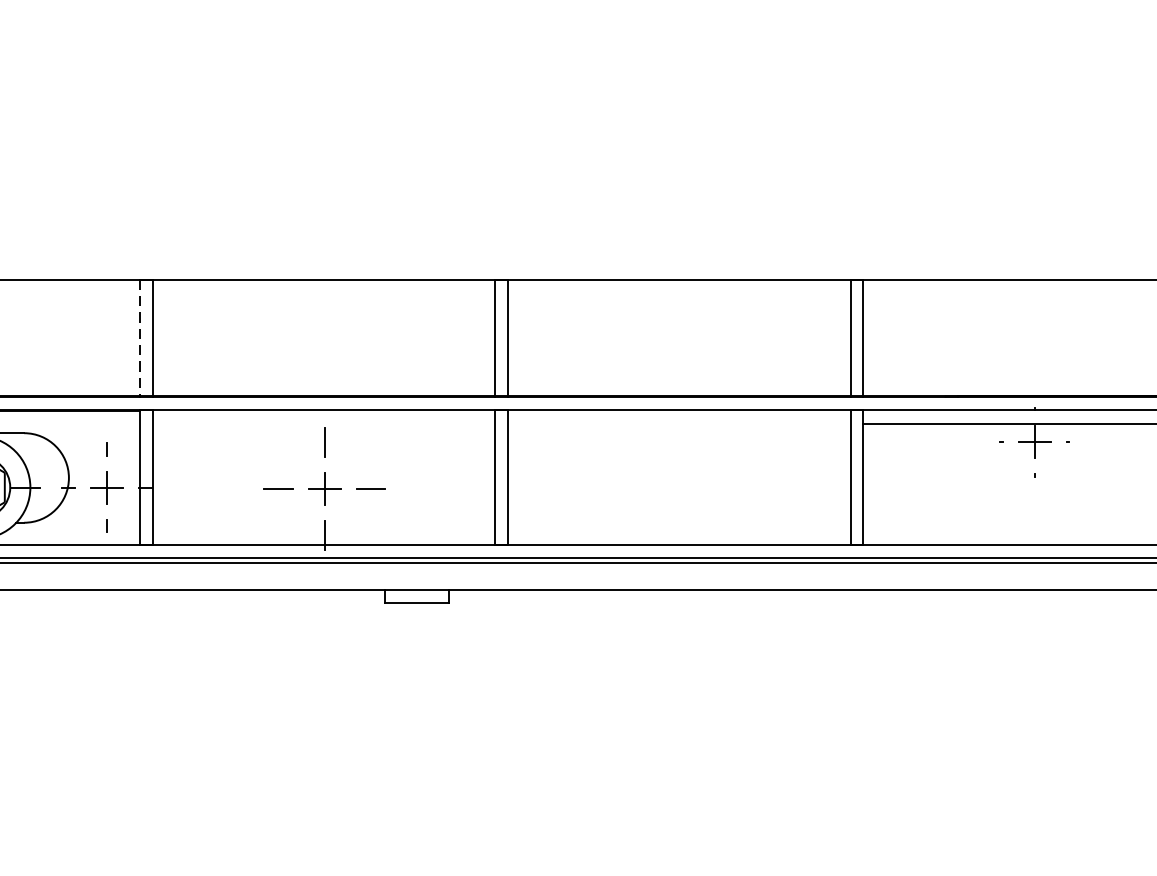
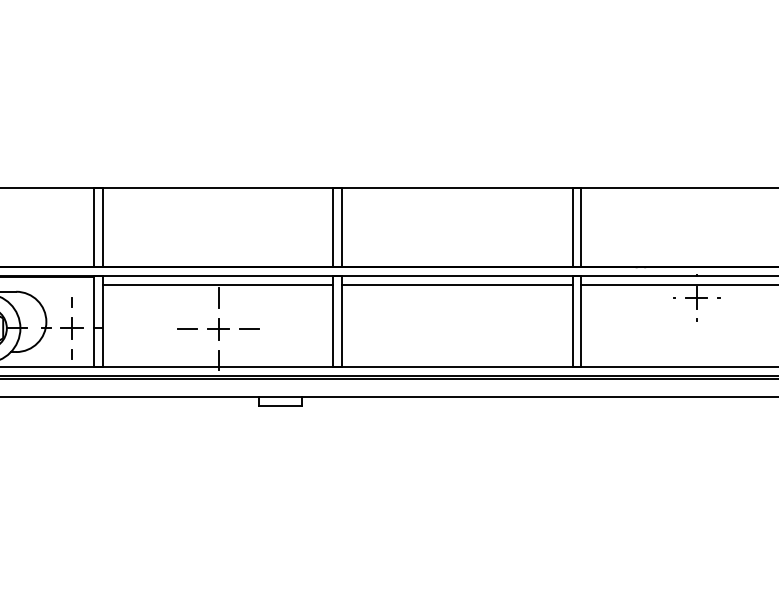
line: (140, 339) -> (94, 228), dashed -> solid
line: (323, 423) -> (217, 285), added
line: (679, 423) -> (457, 285), added

